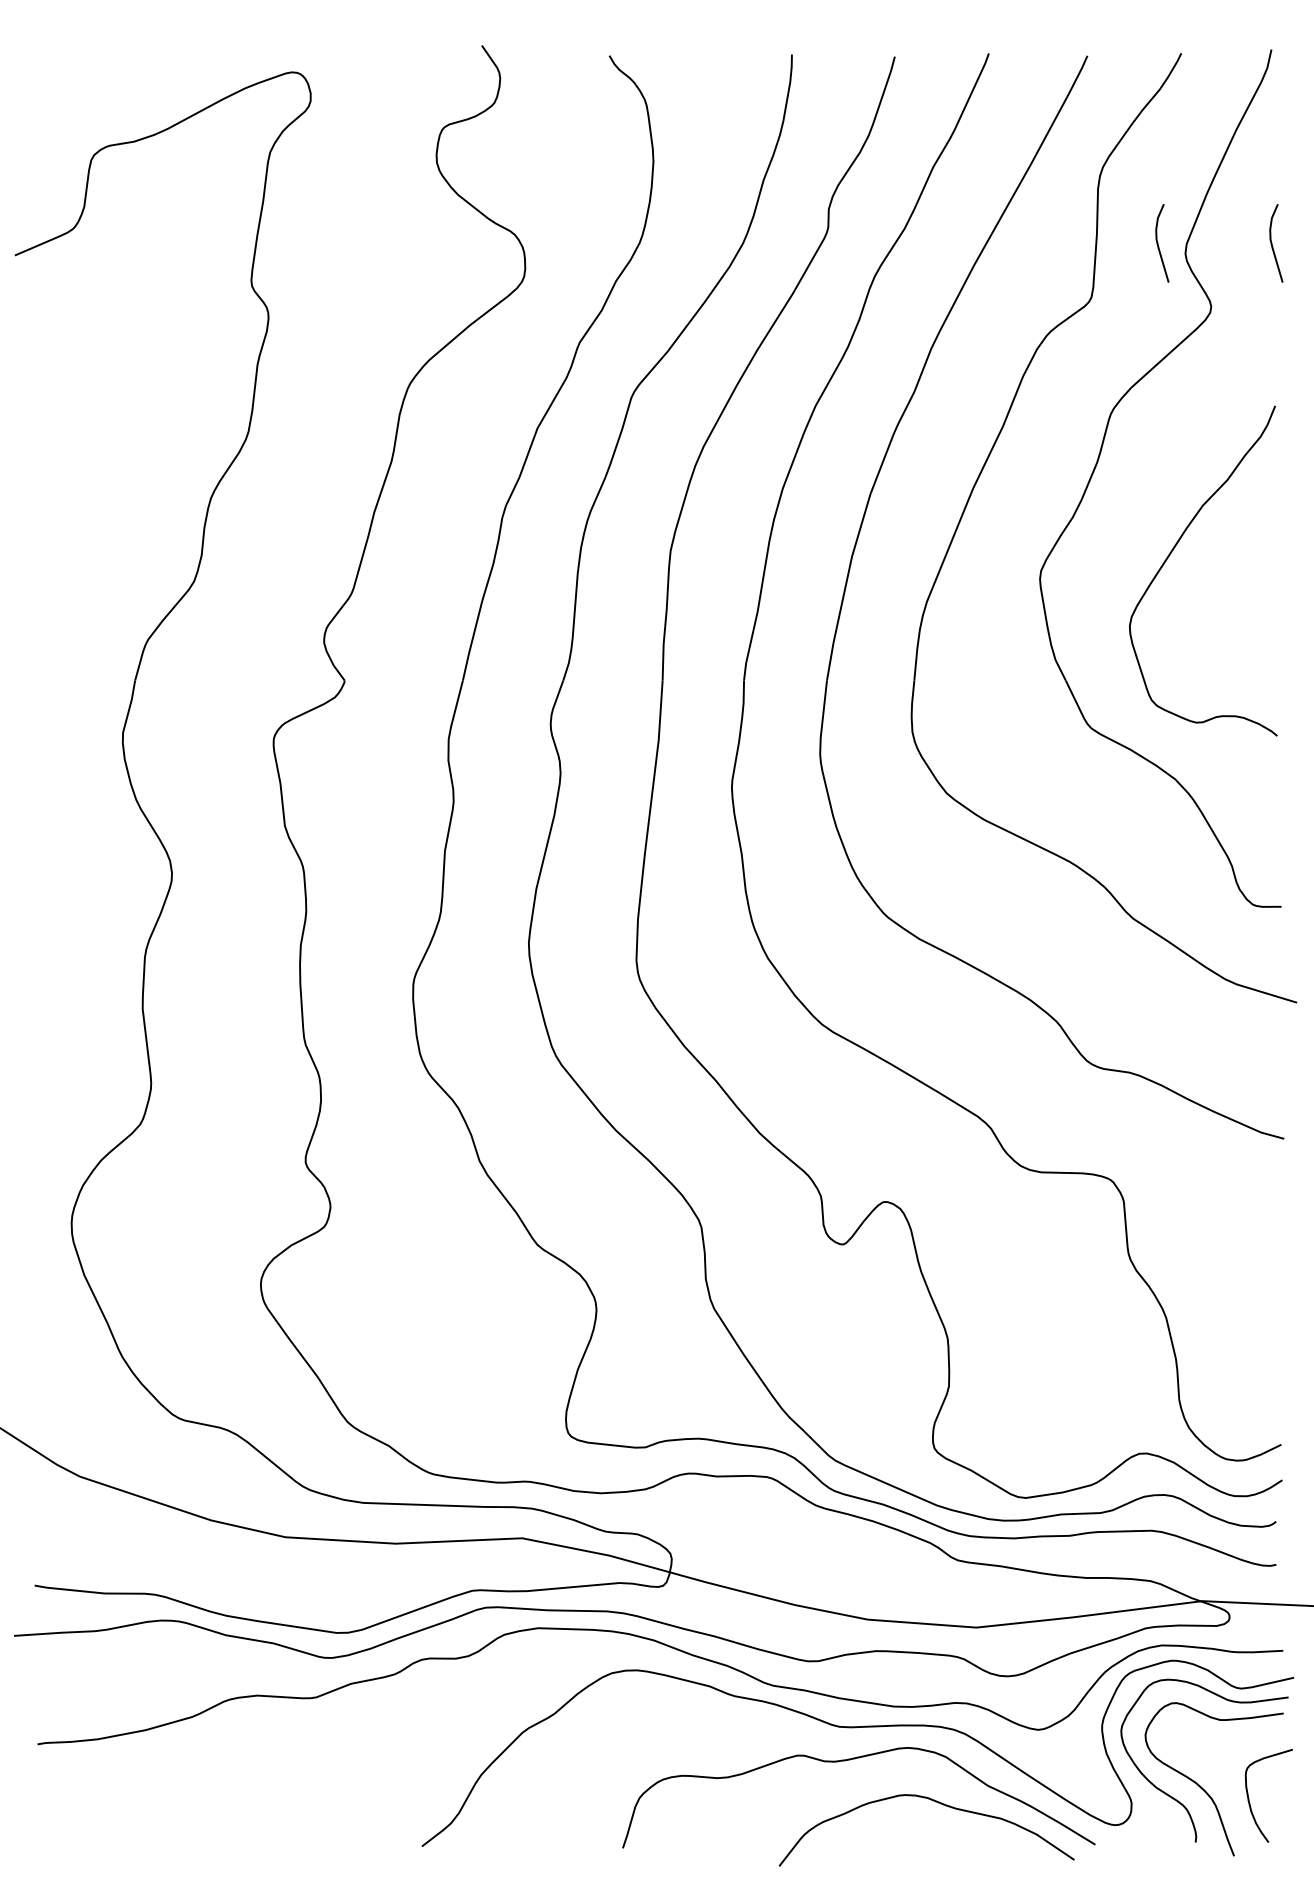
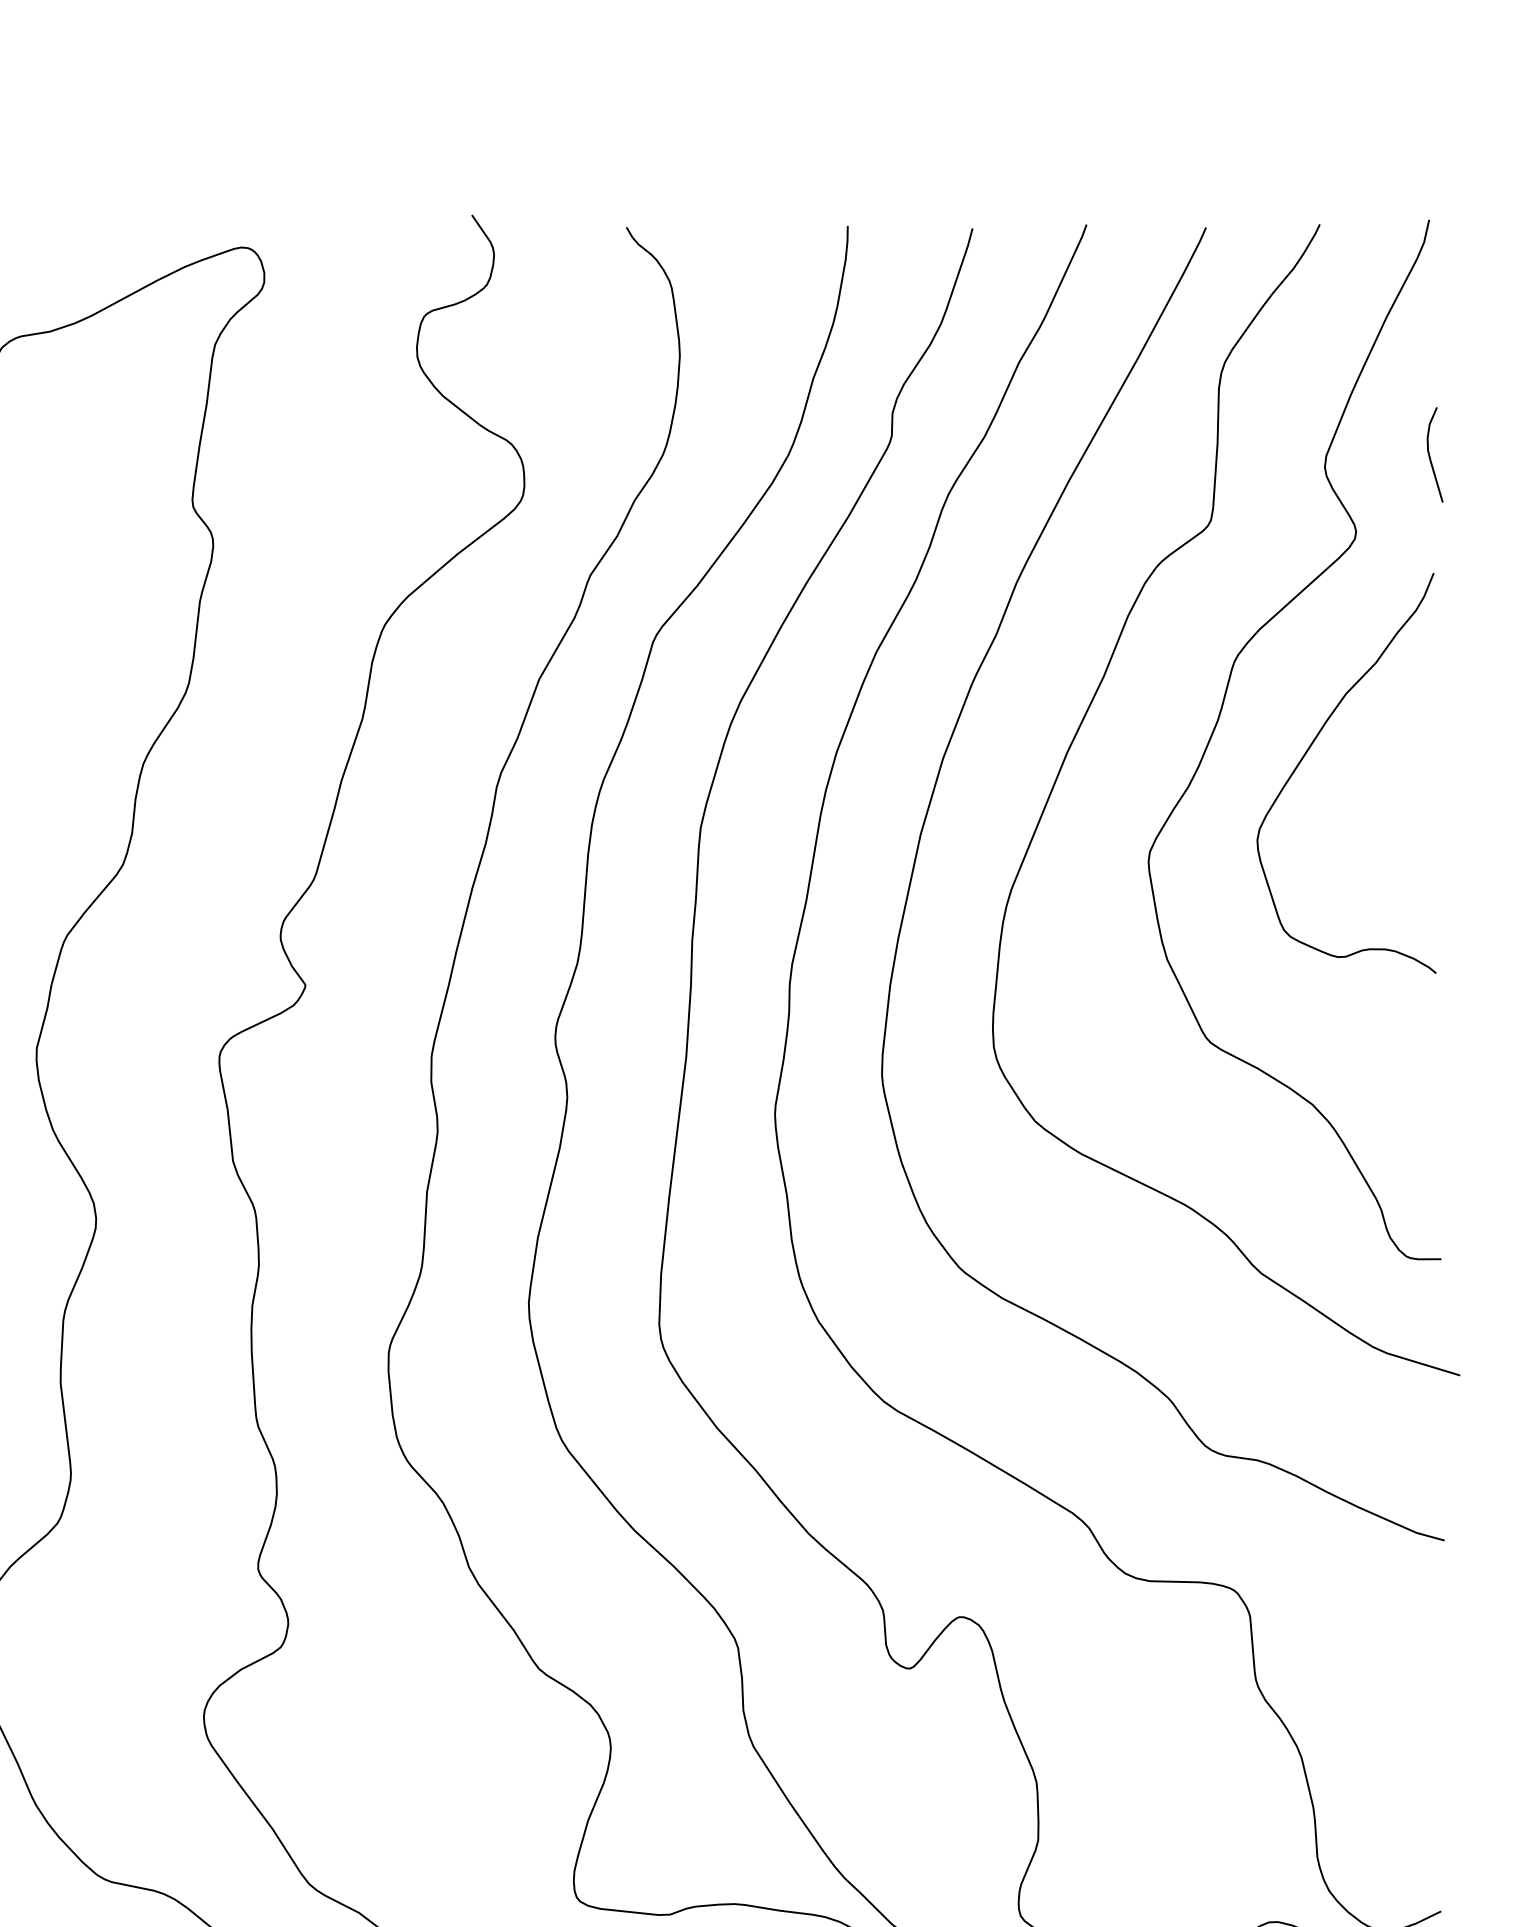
curve: (1158, 243) -> (1292, 455), removed
curve: (1174, 549) -> (1311, 747), moved

